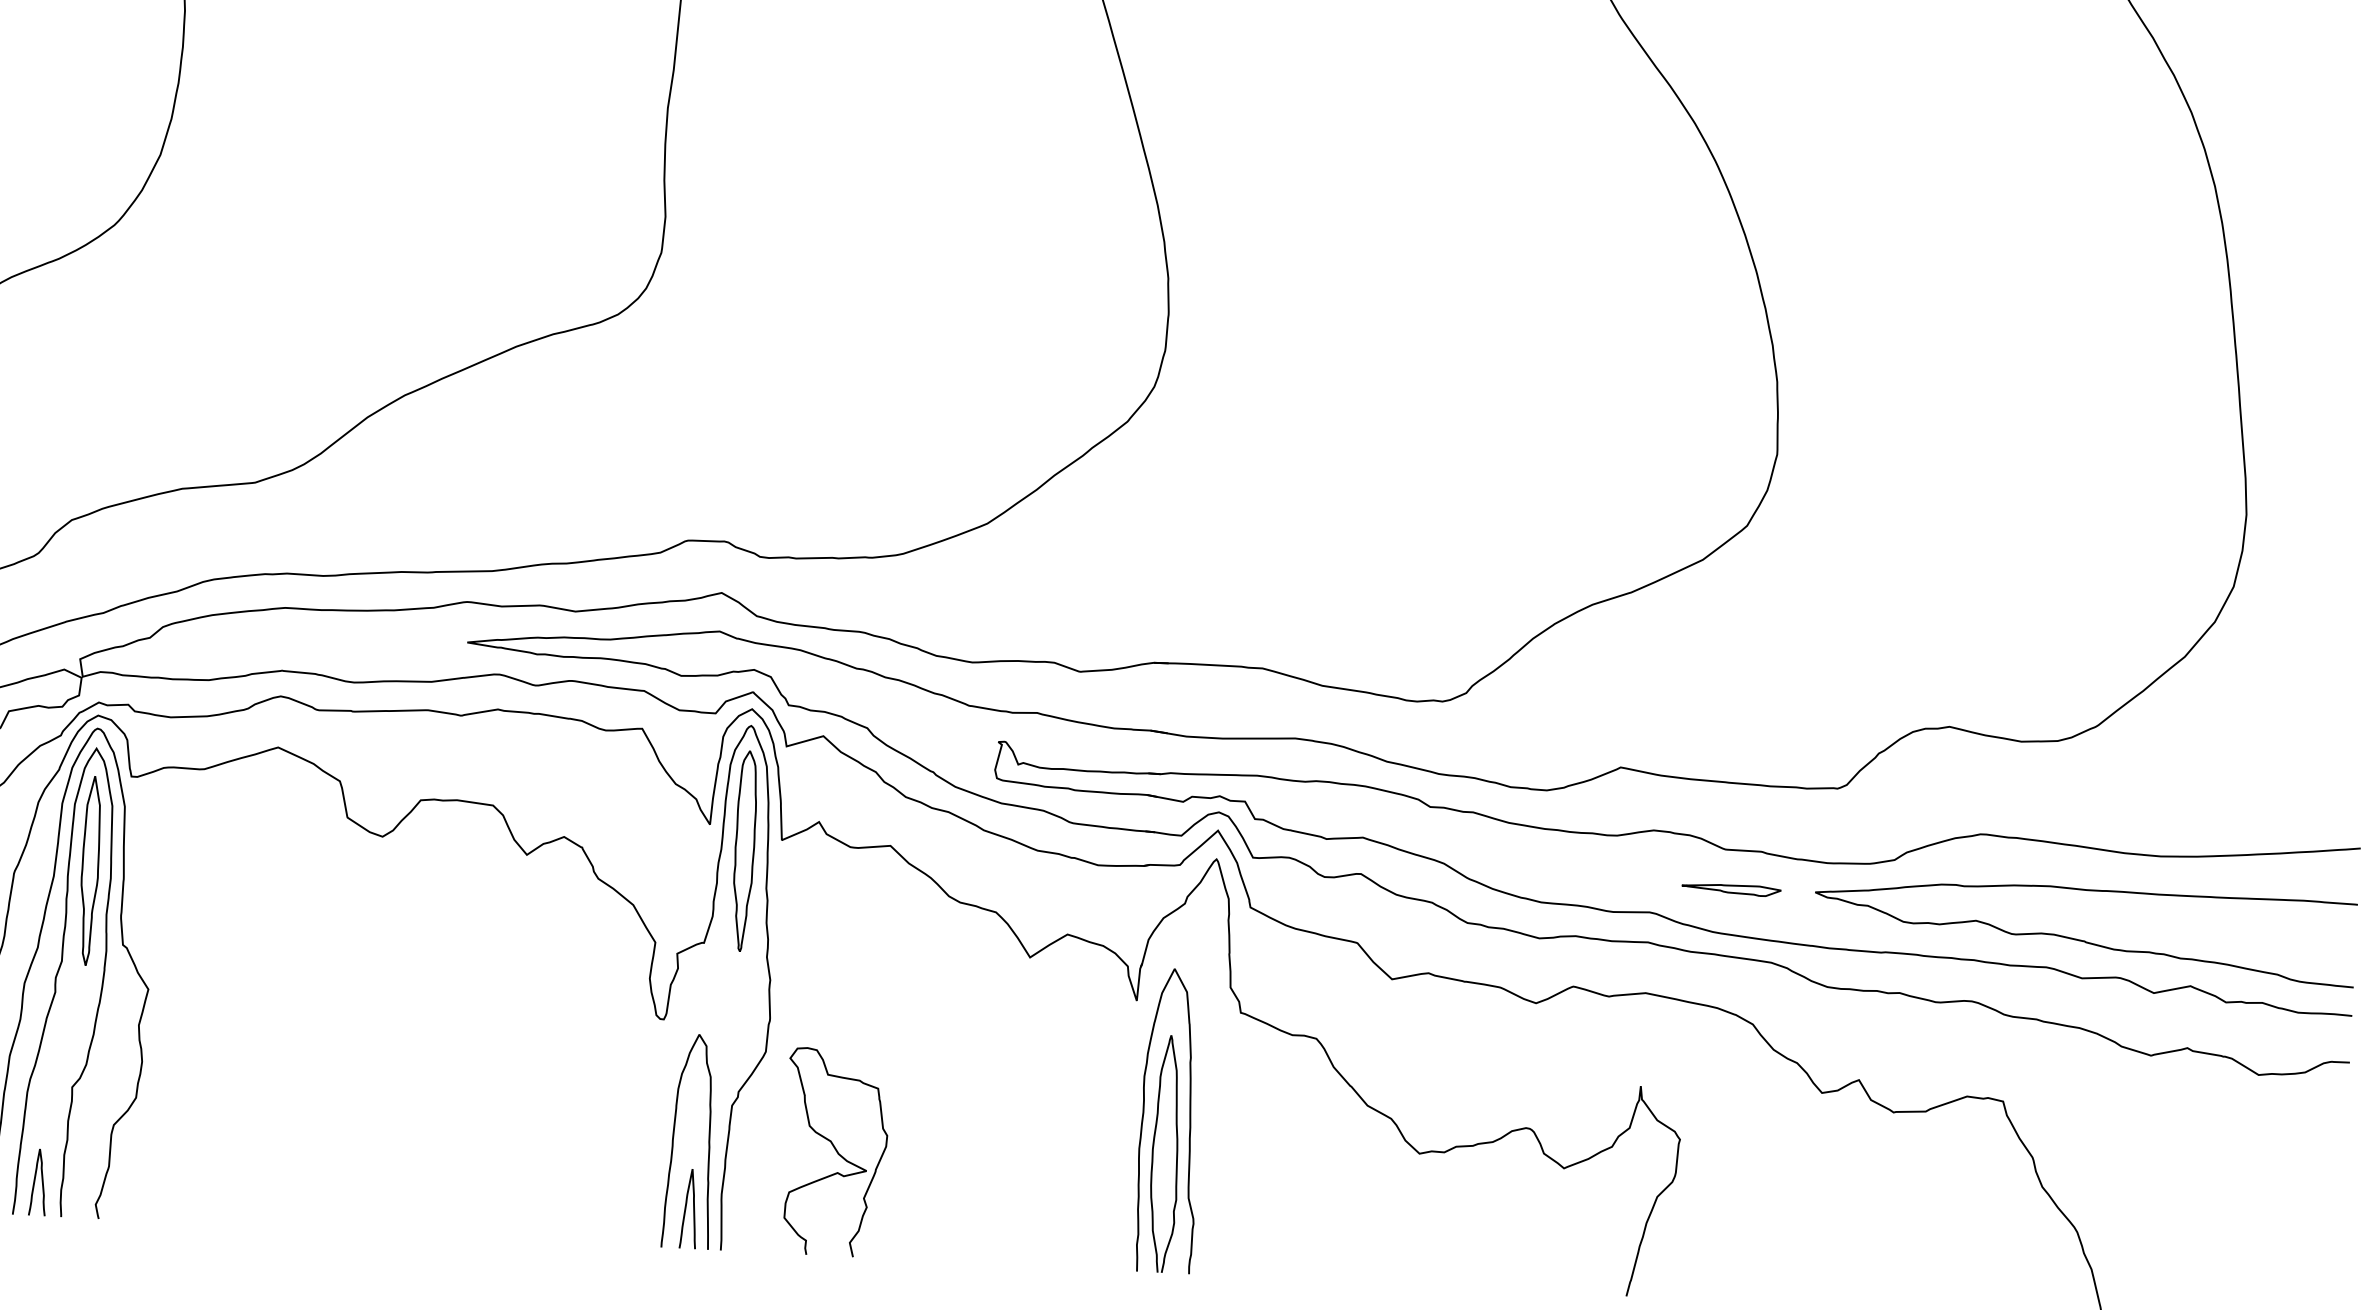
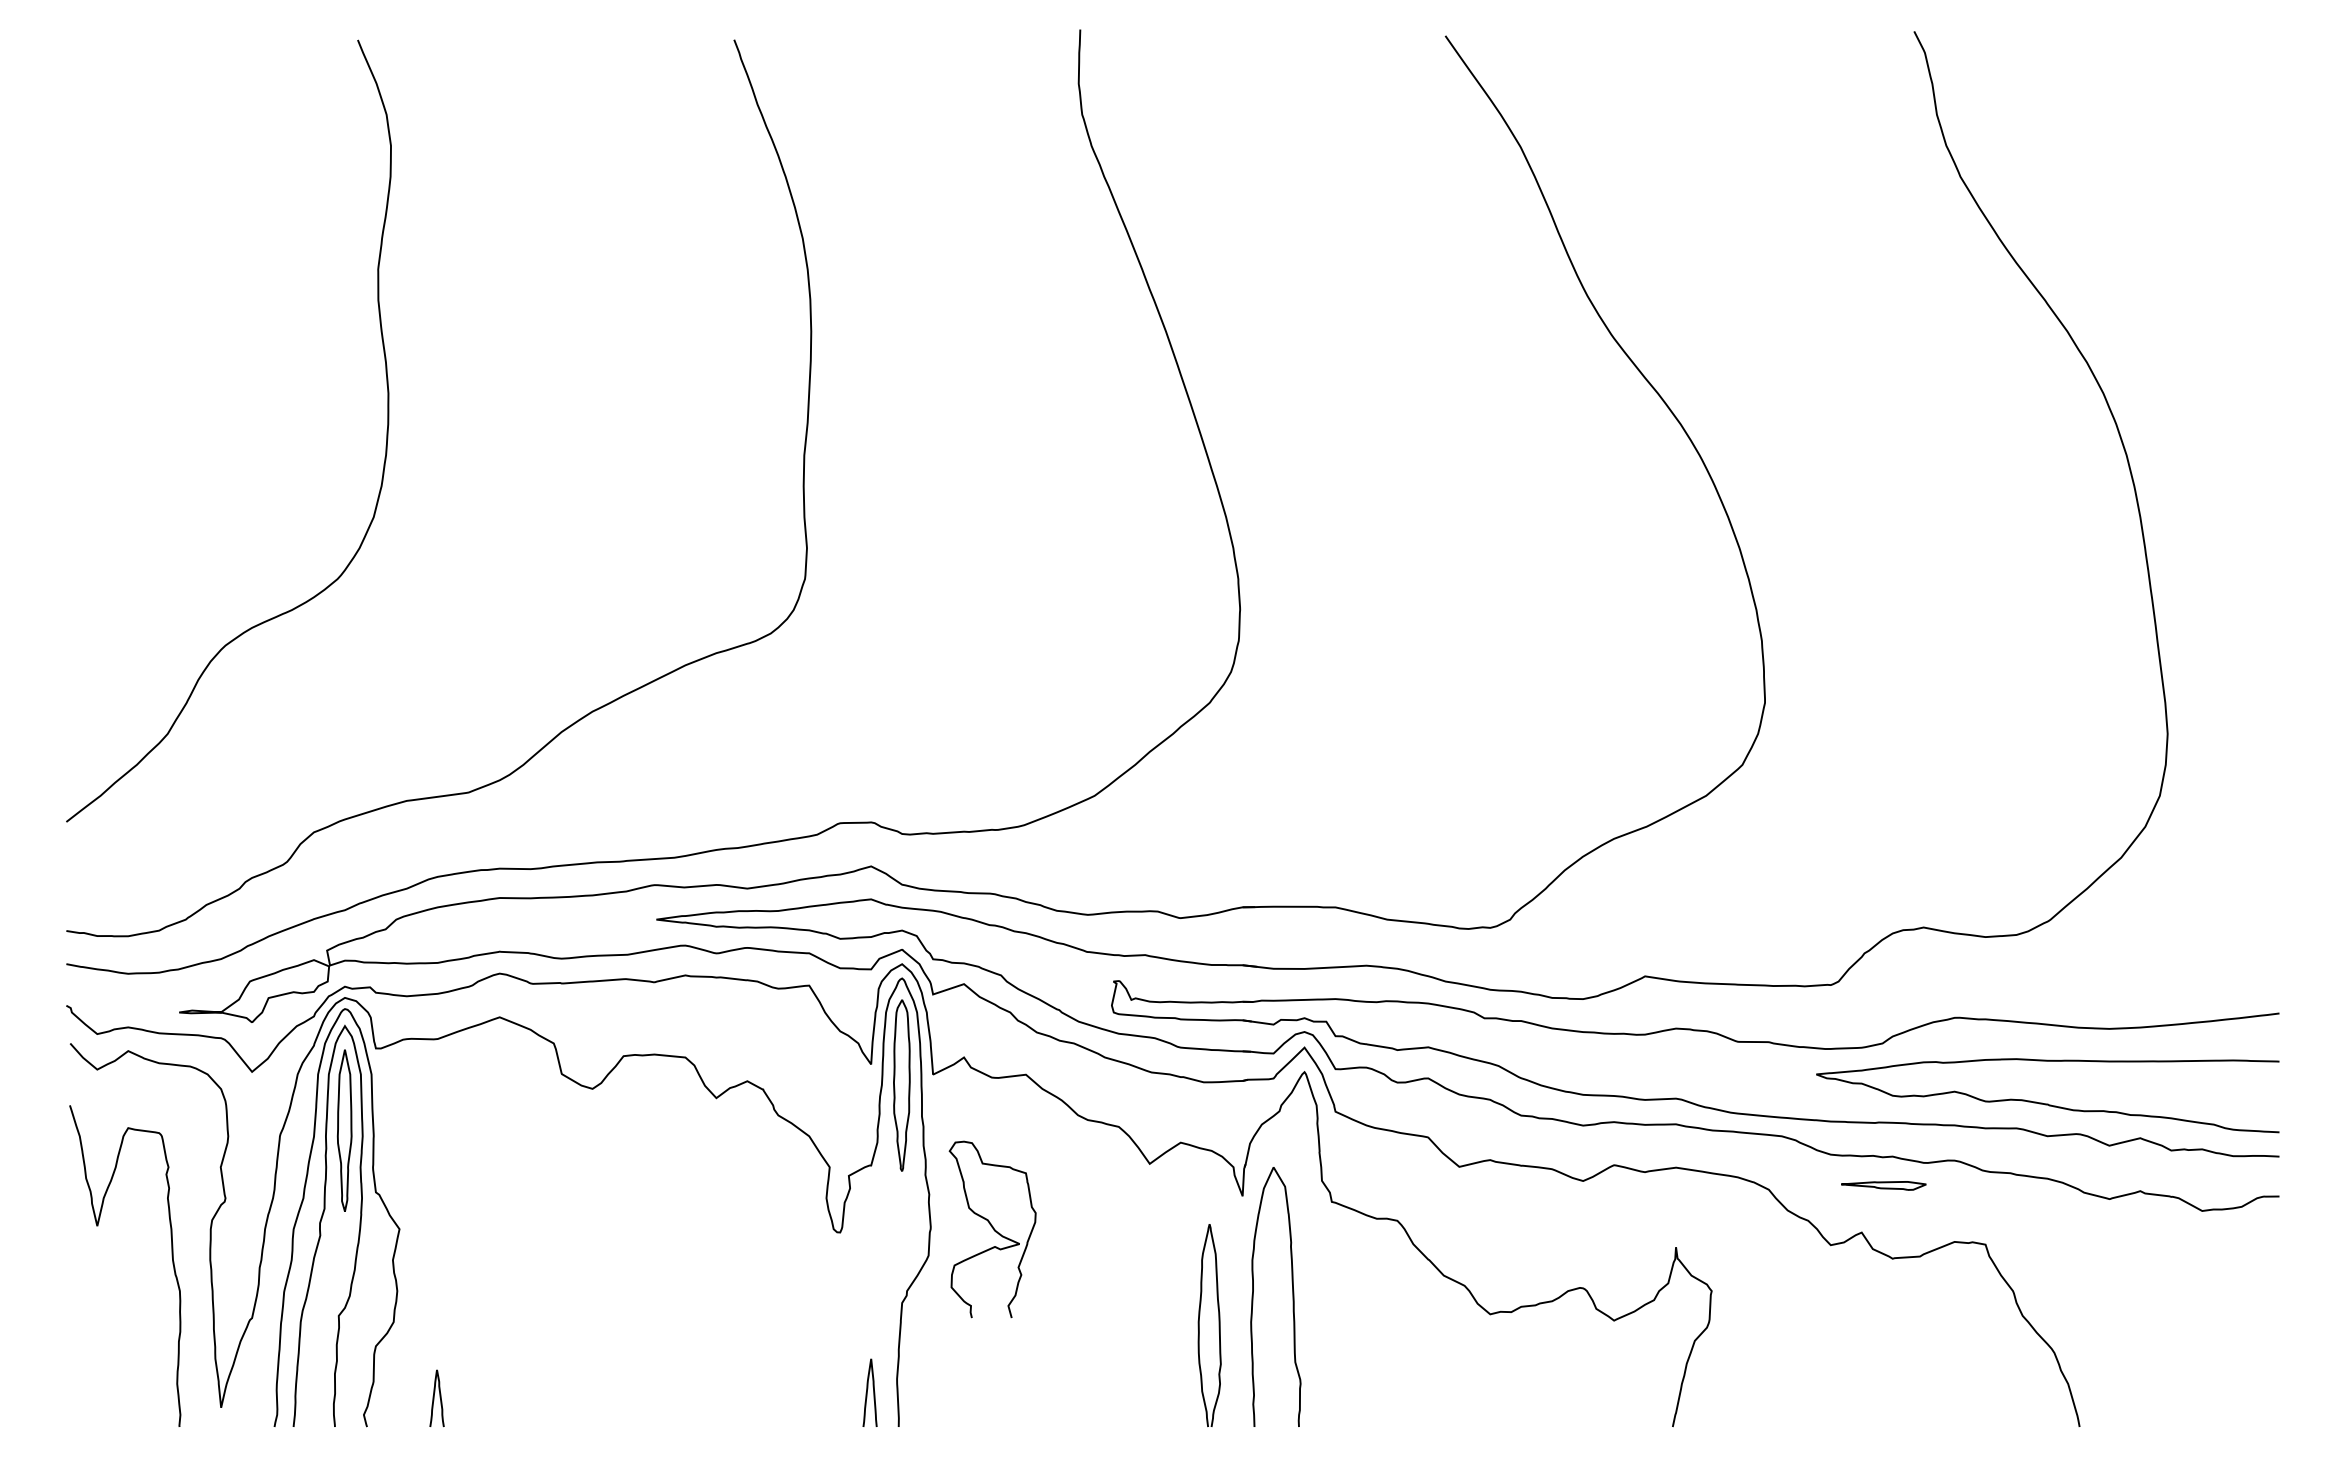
part: (1731, 889) -> (1883, 1185), moved
curve: (674, 1138) -> (854, 1333), removed
curve: (835, 1151) -> (992, 1228), moved
curve: (1175, 1154) -> (1218, 1325), moved
curve: (35, 1182) -> (434, 1398), moved

